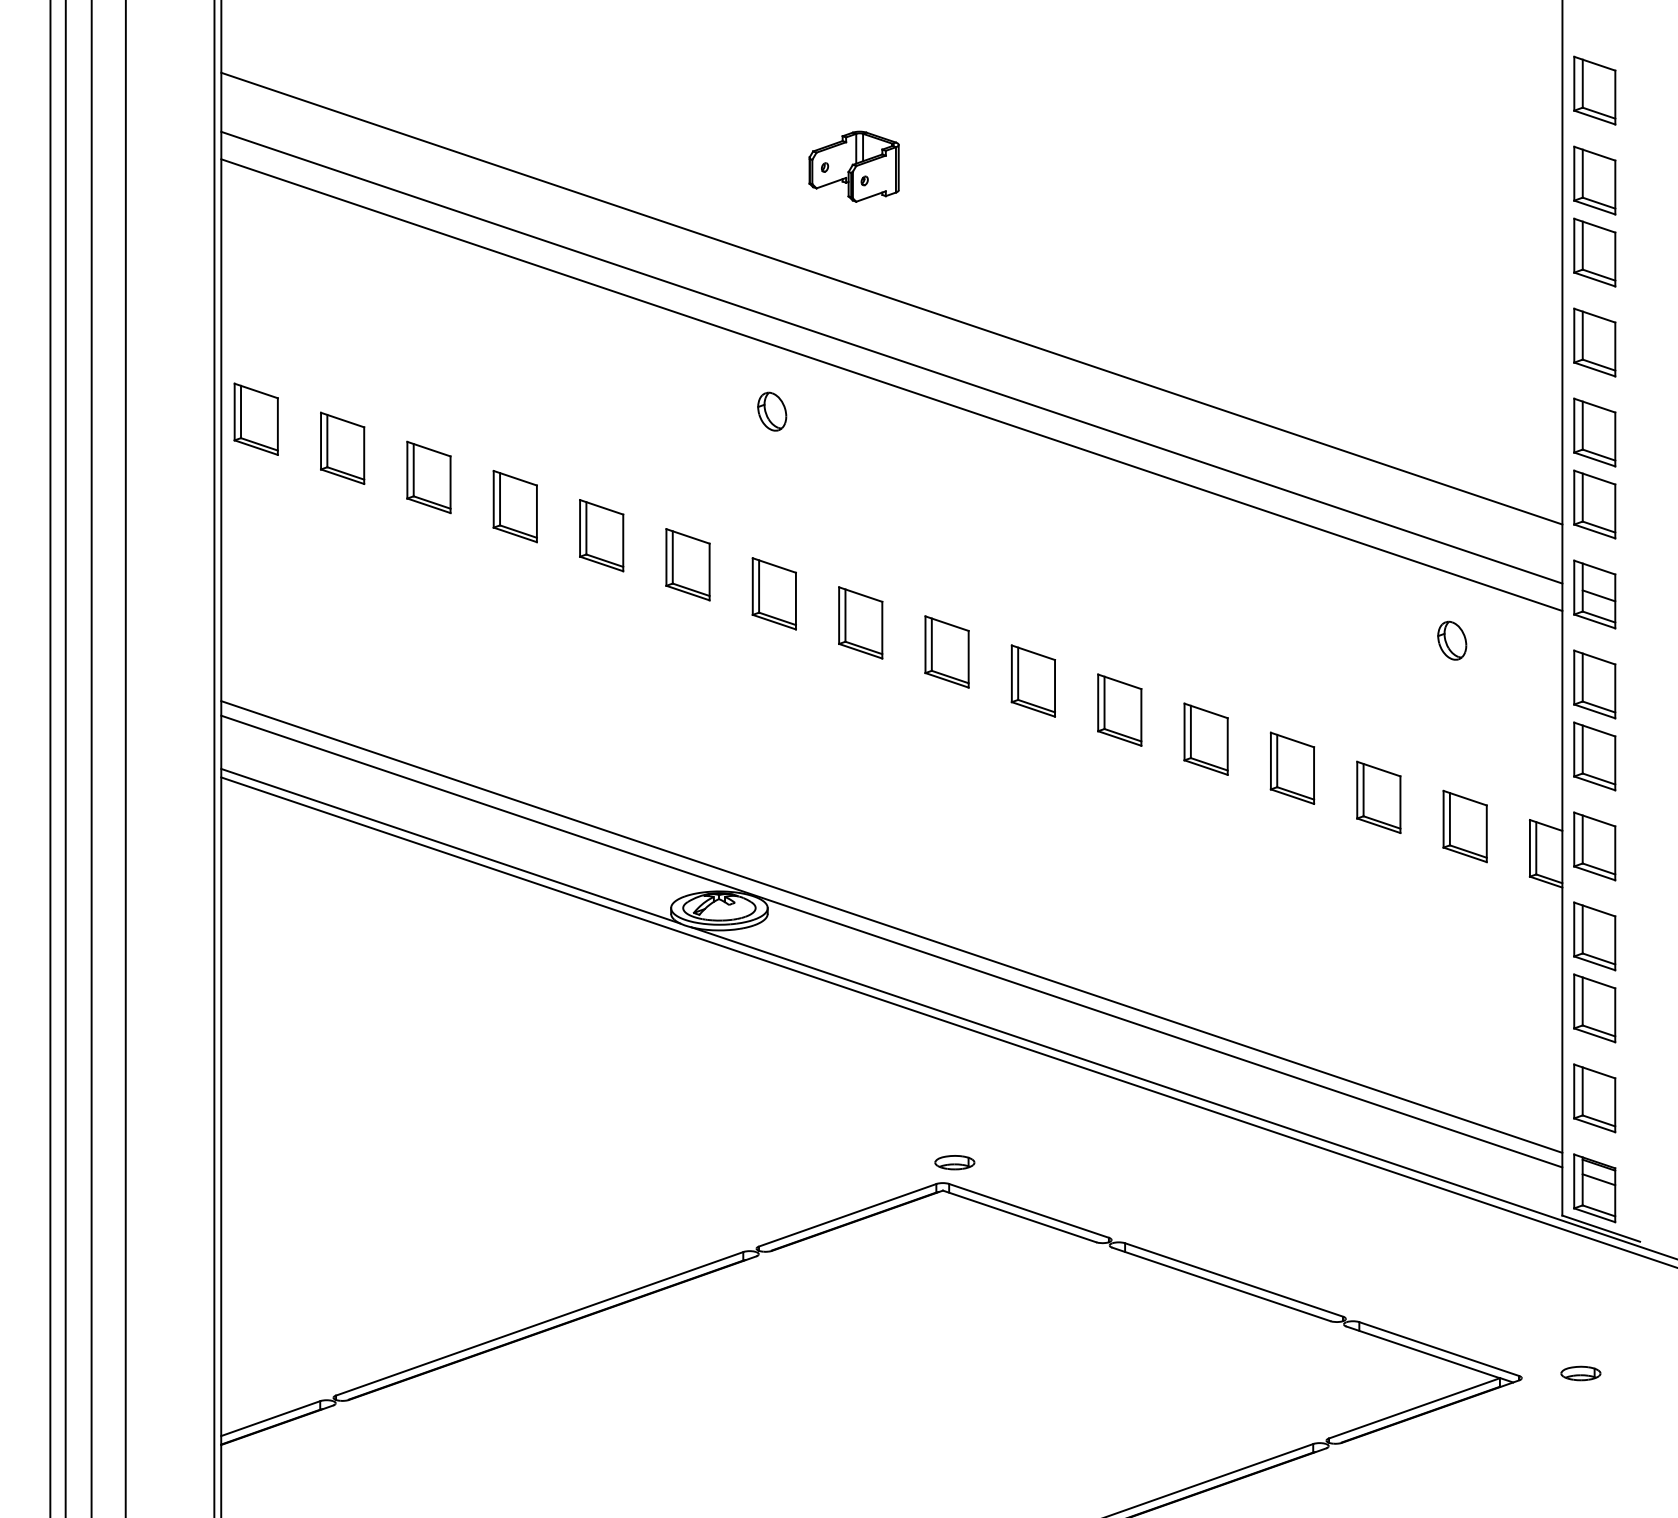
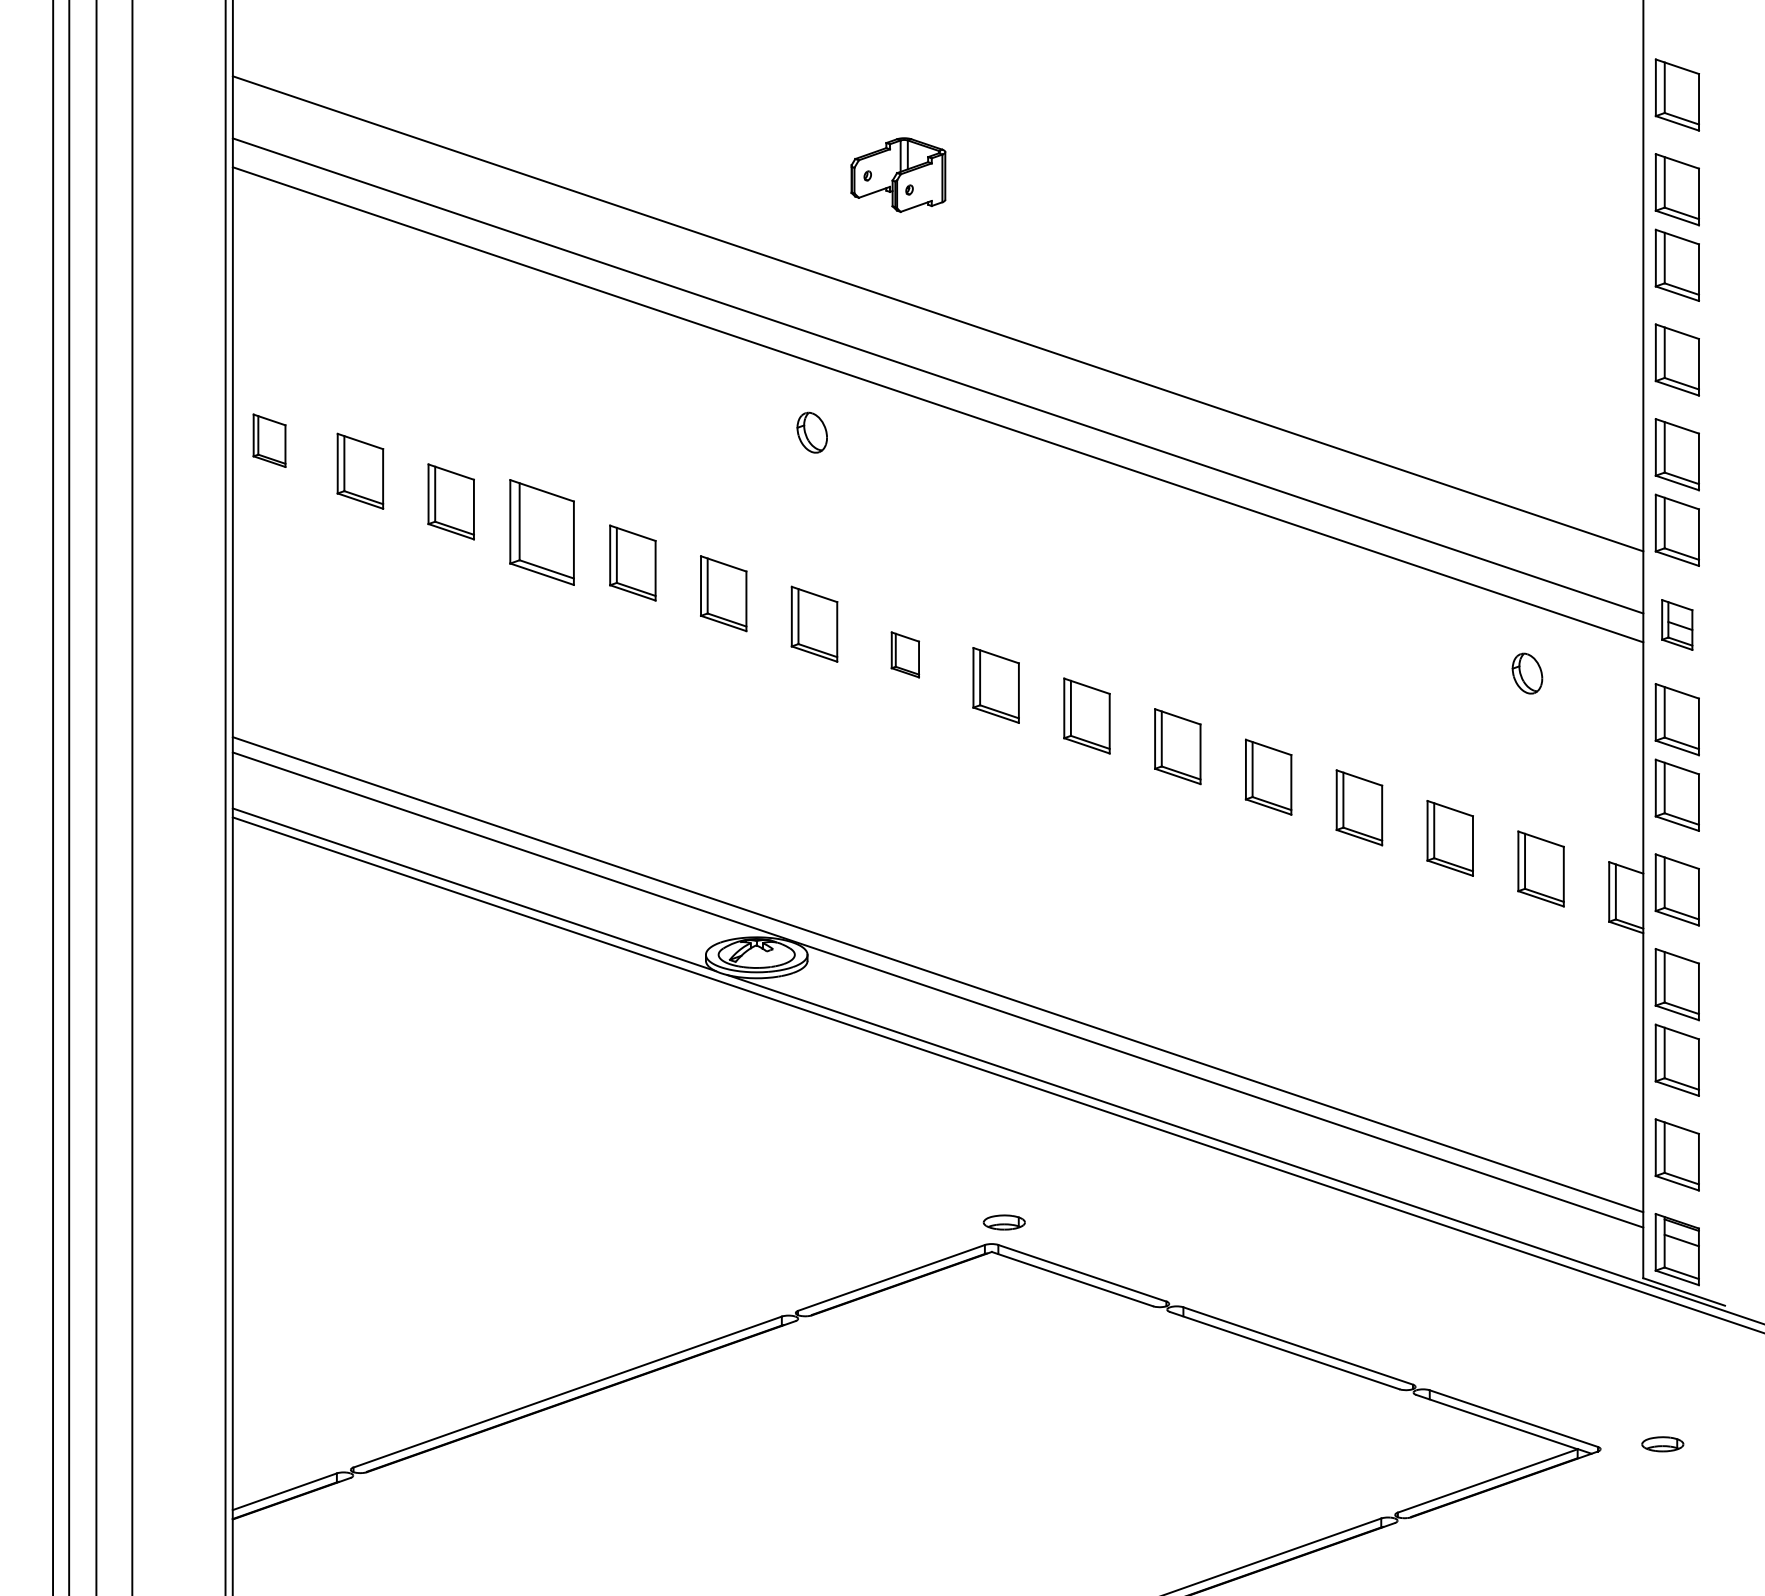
part: (256, 419) -> (269, 440), size x0.7
part: (514, 506) -> (541, 532), size x1.4
part: (1593, 594) -> (1676, 624), size x0.7
part: (860, 622) -> (905, 654), size x0.6

